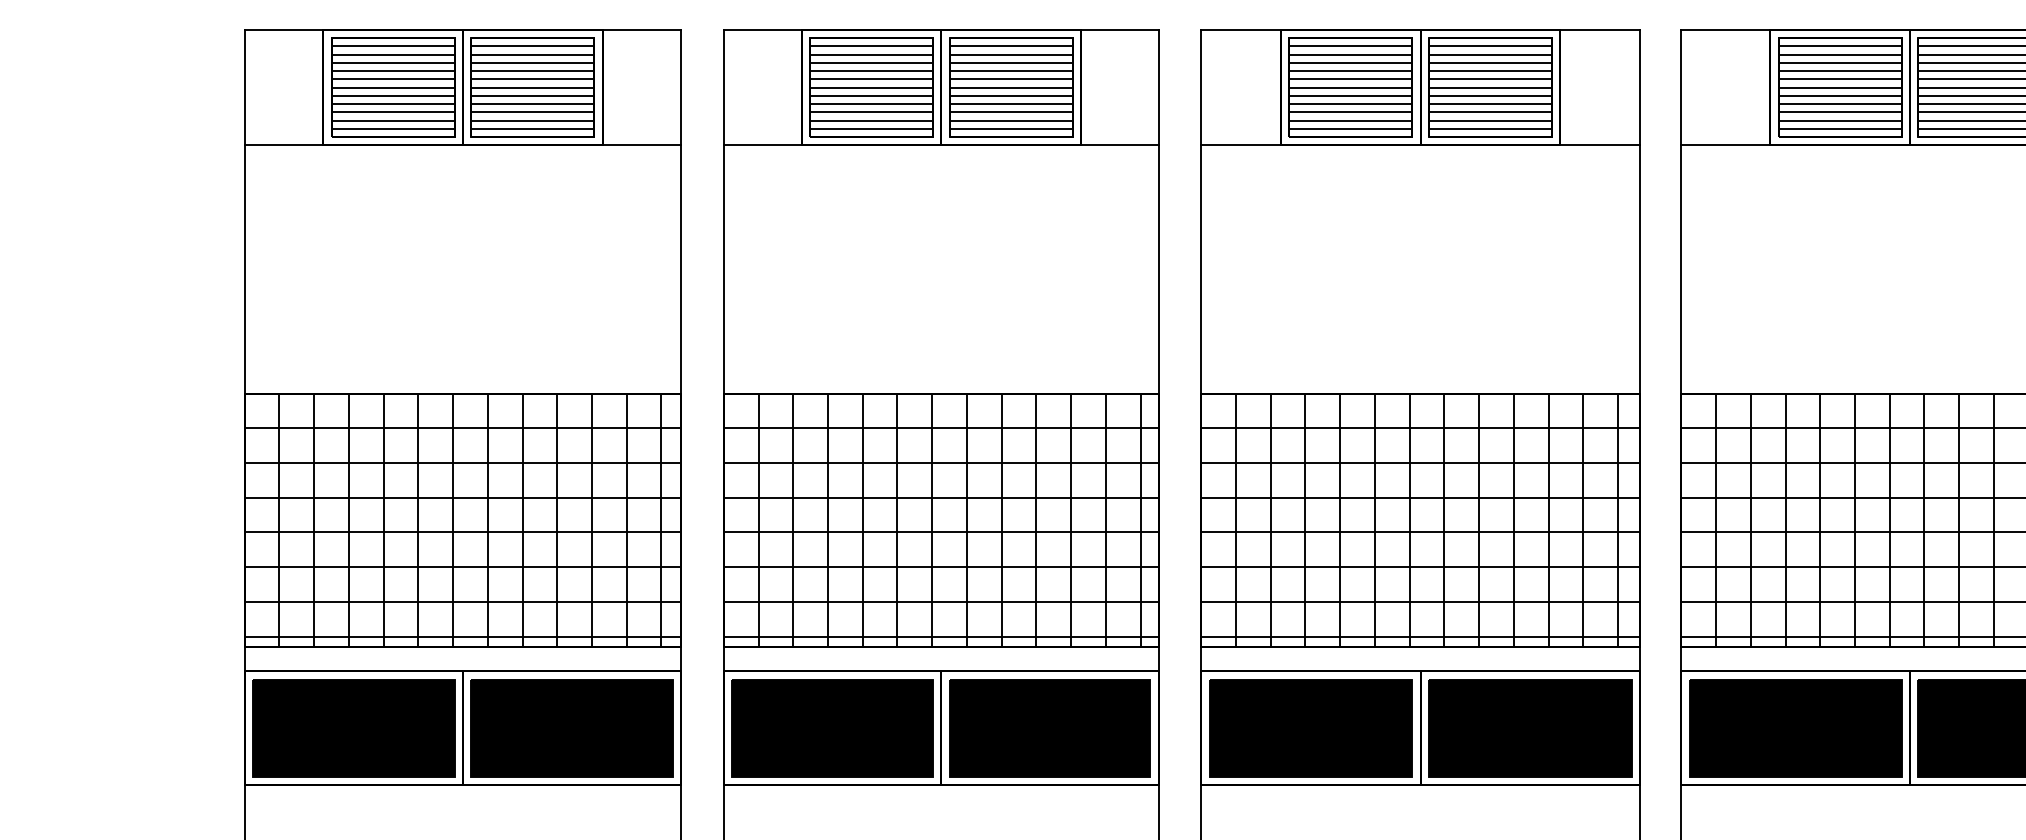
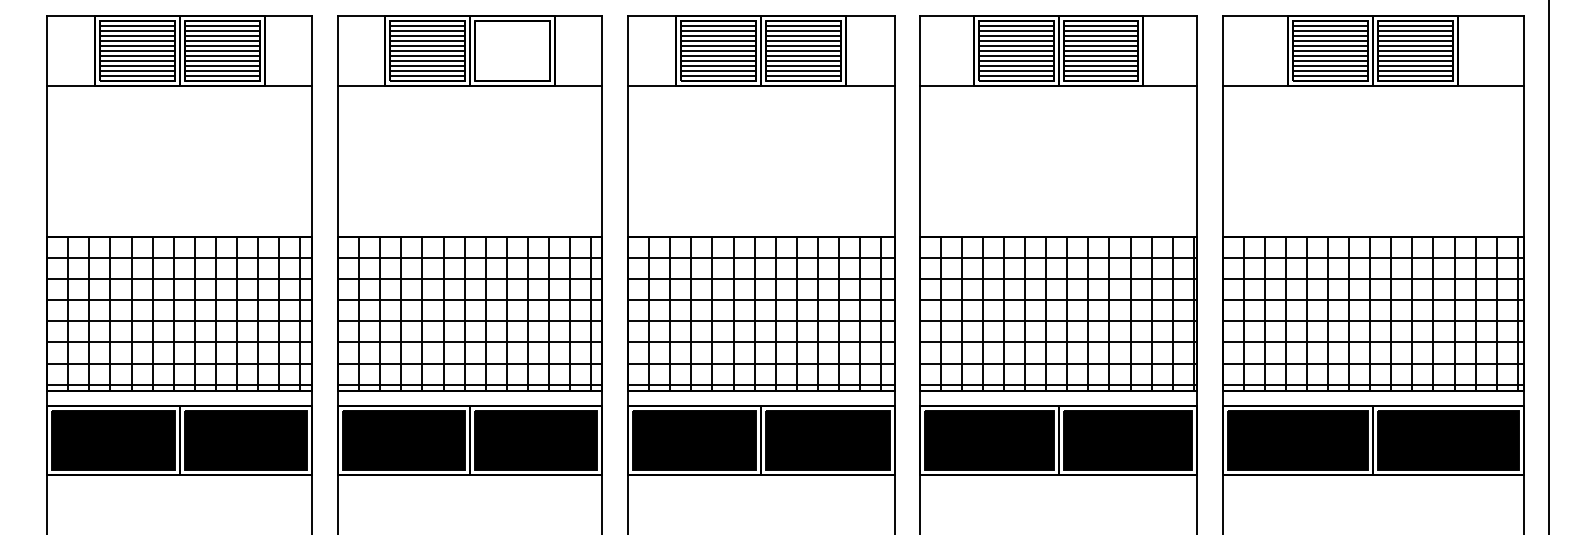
hatch: (1010, 88) -> (512, 51), removed

